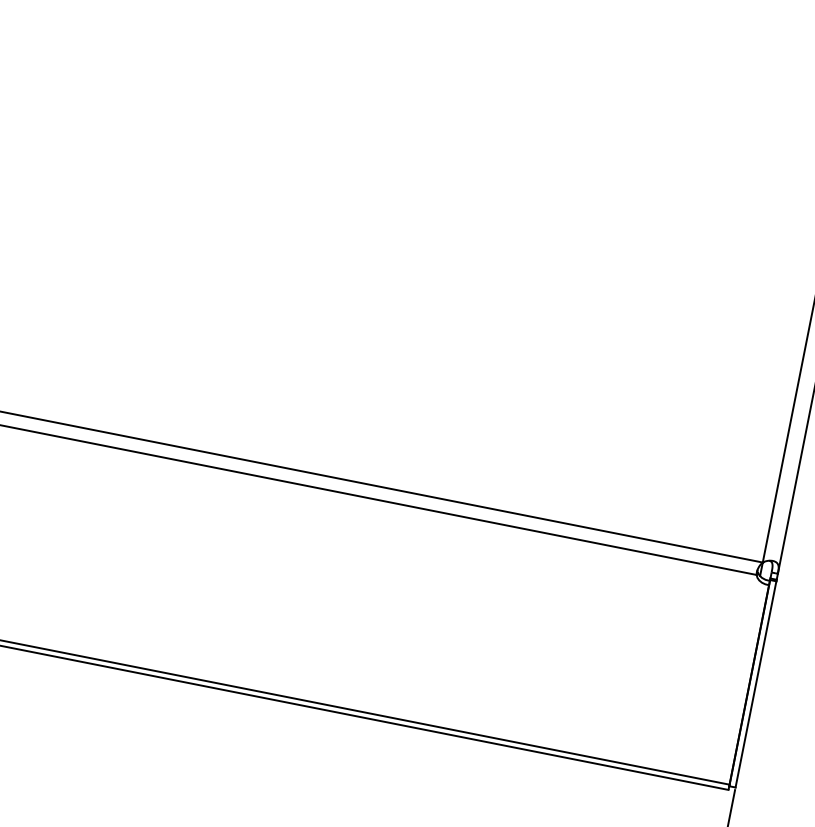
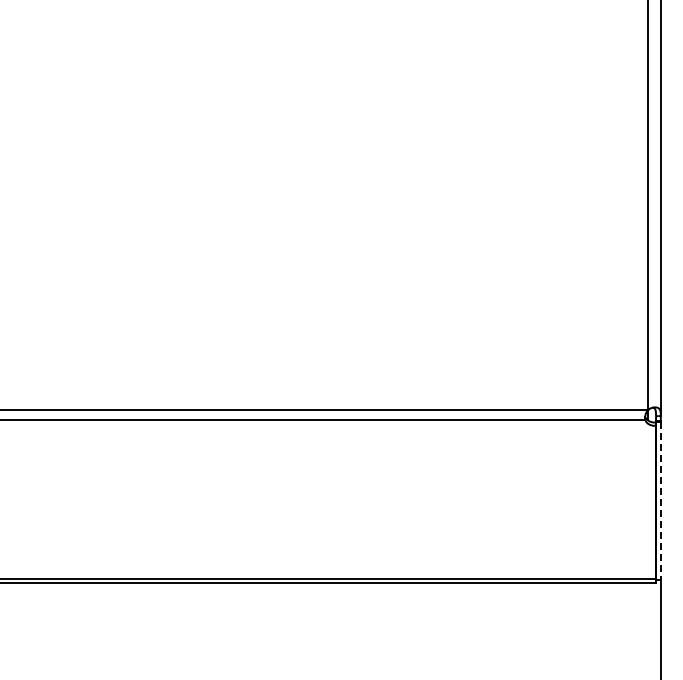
line: (755, 684) -> (660, 501), solid -> dashed

